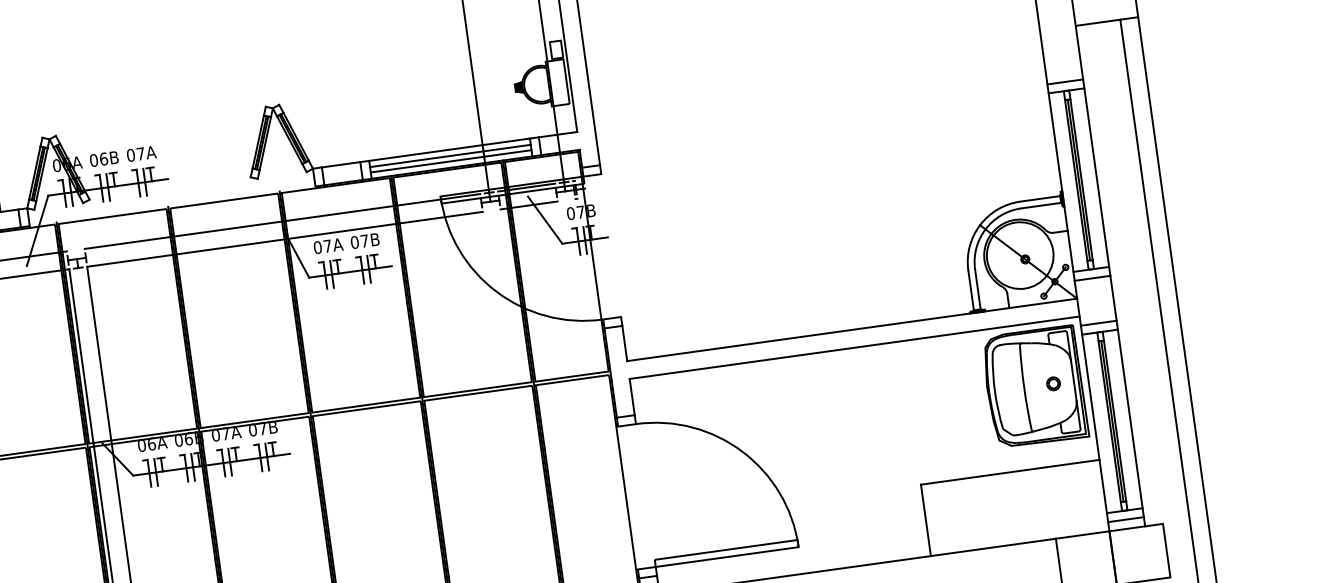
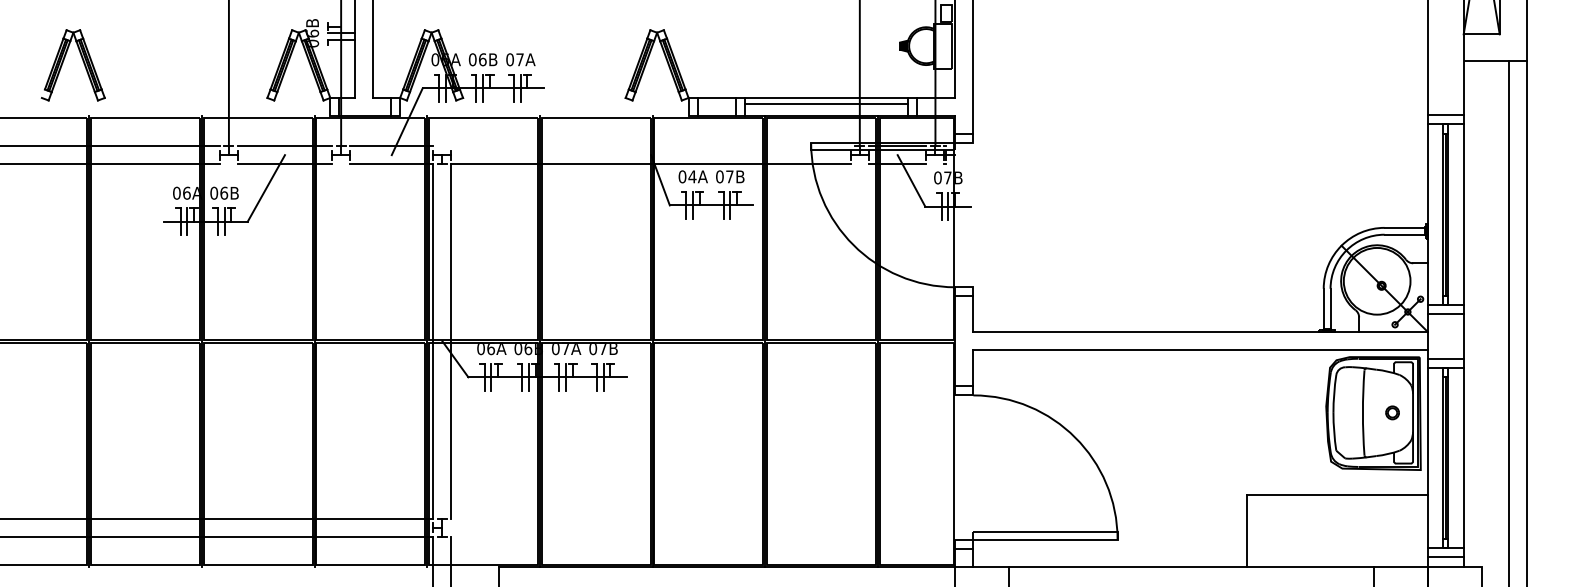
line: (451, 161) -> (826, 109), removed
line: (281, 221) -> (650, 146), removed
text: (327, 245) -> (692, 176), 07A -> 04A

